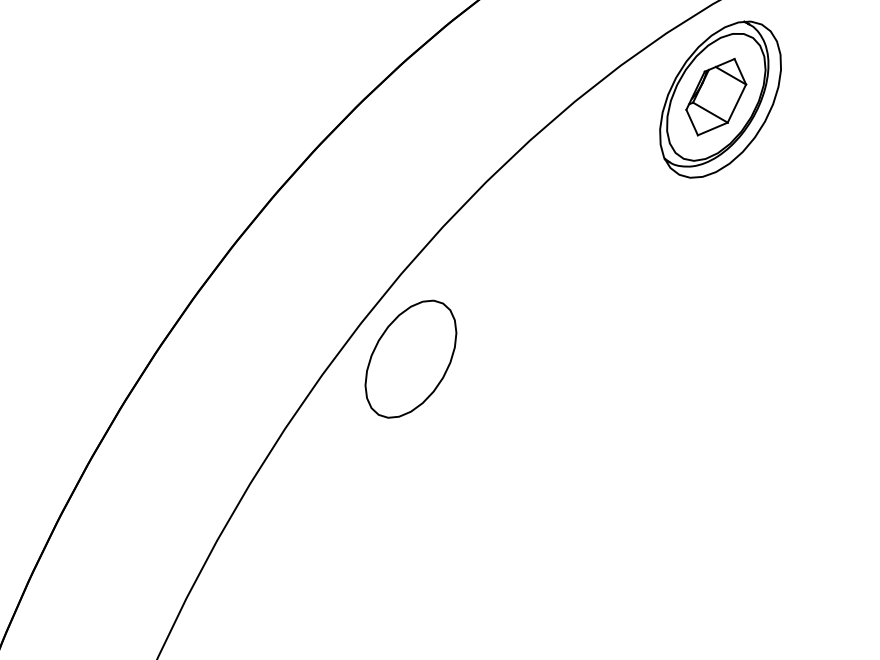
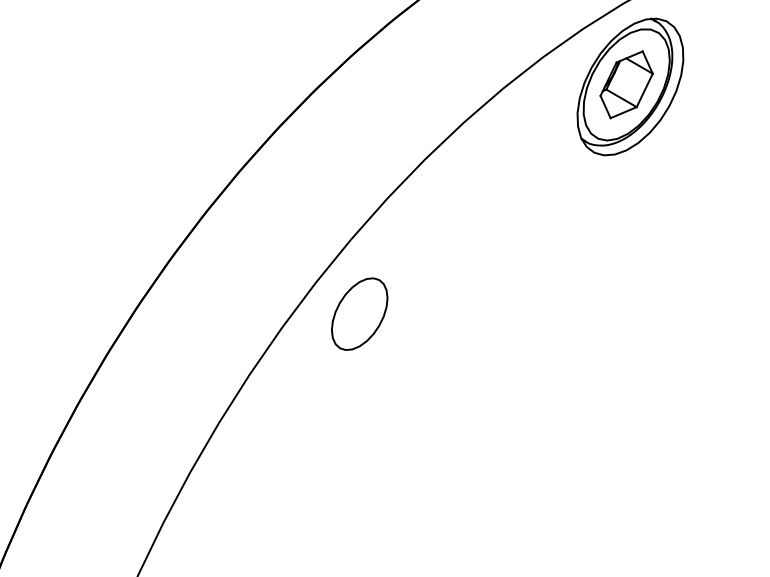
part: (410, 359) -> (359, 314), size x0.7

